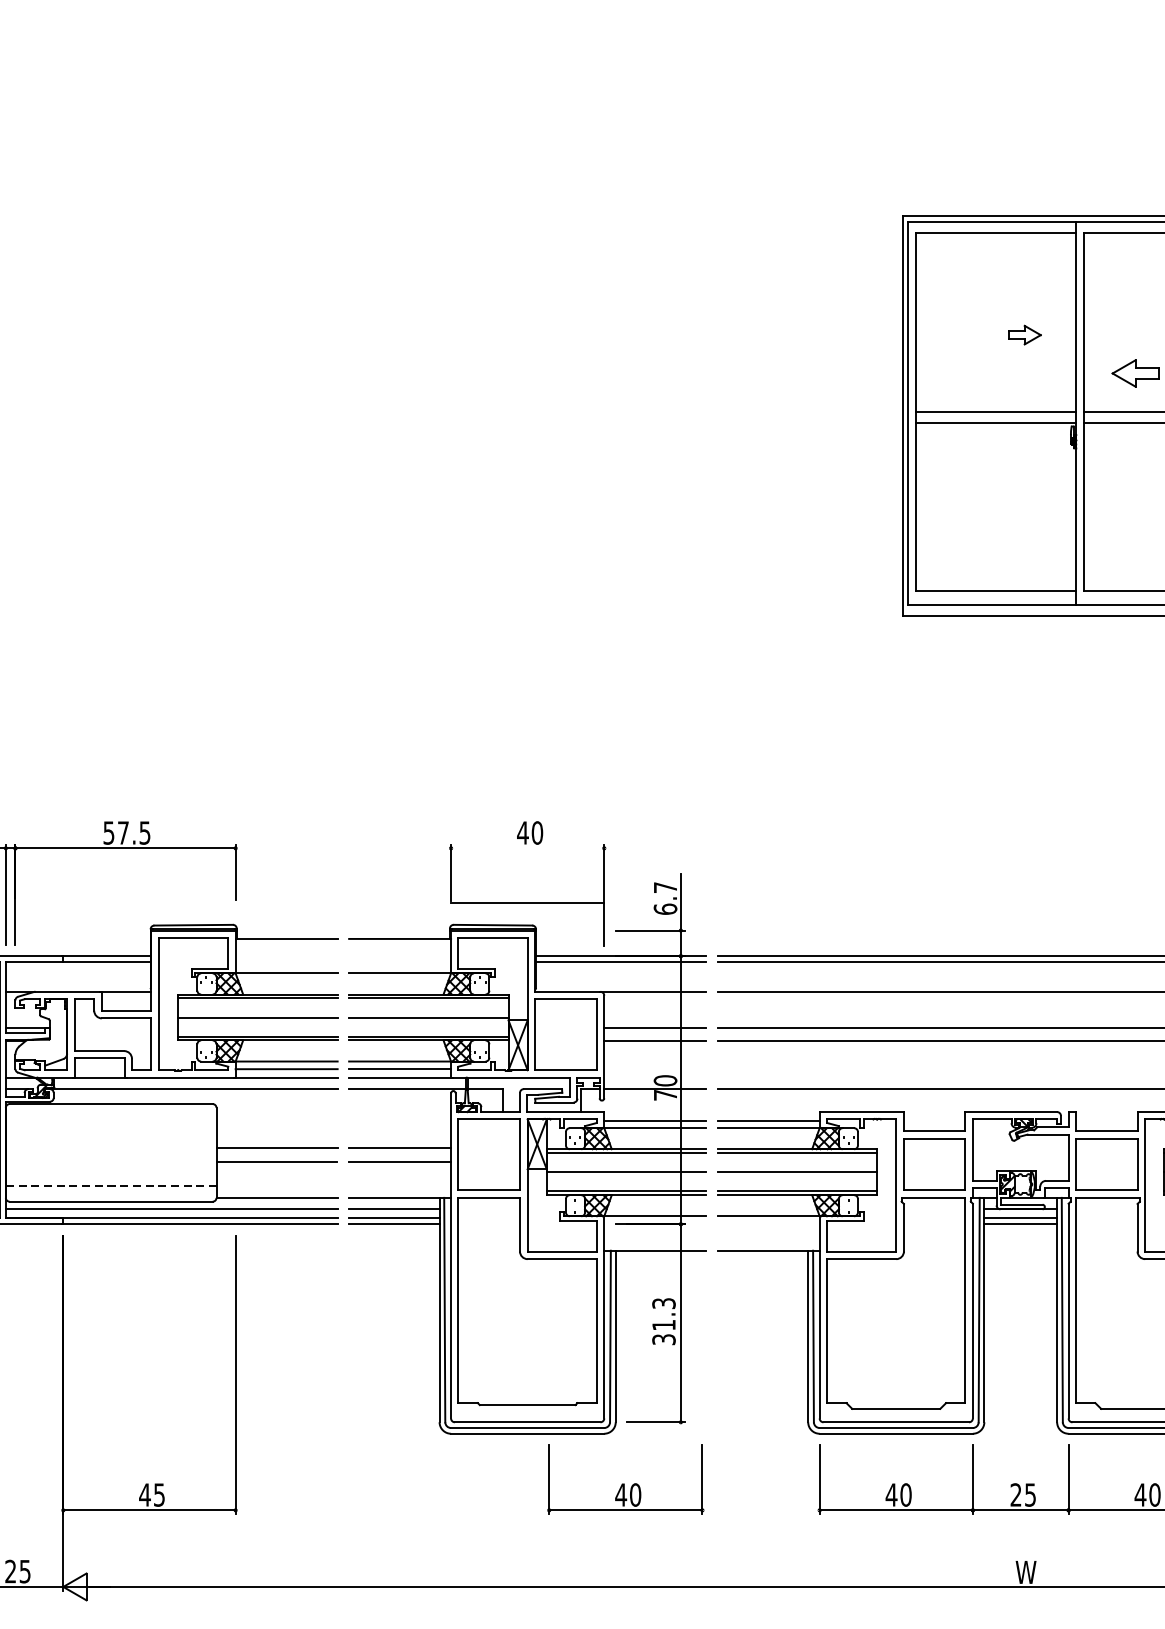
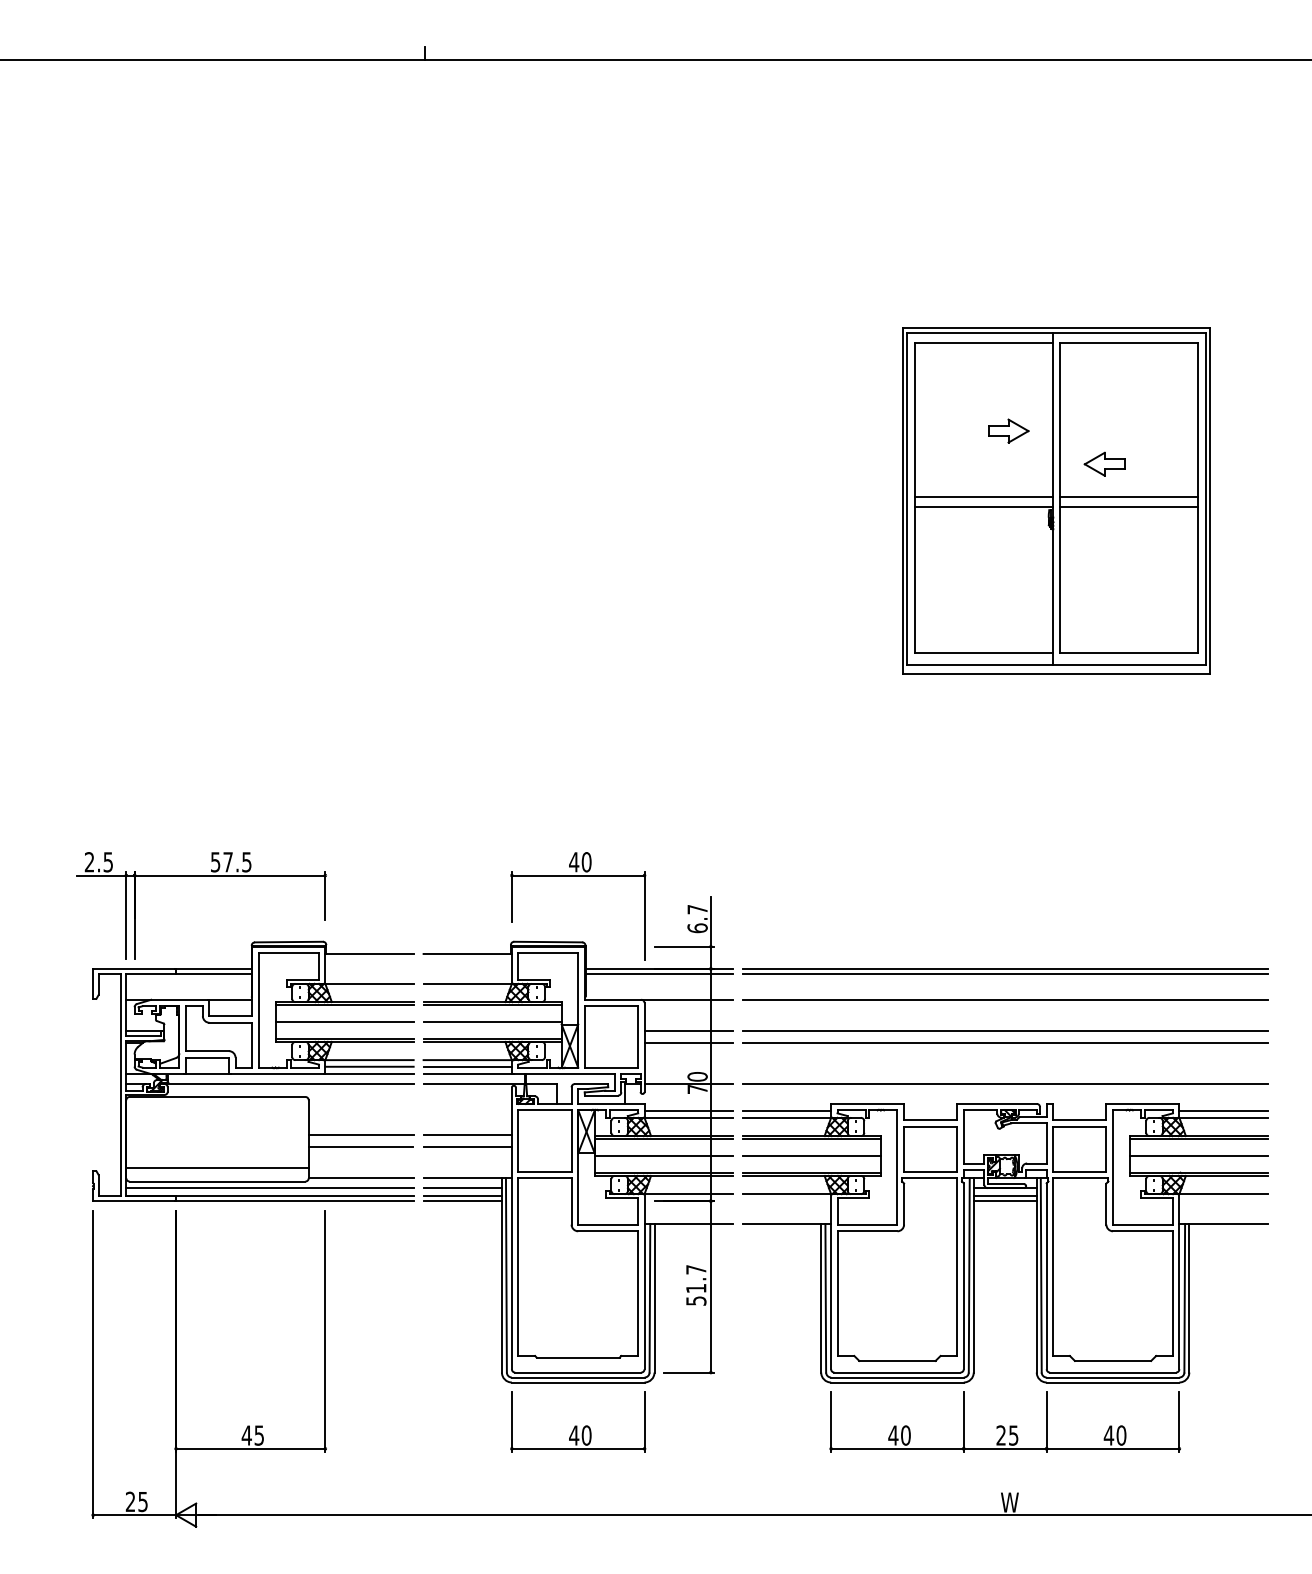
part: (1024, 334) -> (1008, 430), size x1.43
line: (526, 902) -> (577, 875), moved
line: (112, 1186) -> (218, 1168), dashed -> solid
text: (664, 1321) -> (696, 1285), 31.3 -> 51.7
part: (626, 1478) -> (578, 1421), moved

